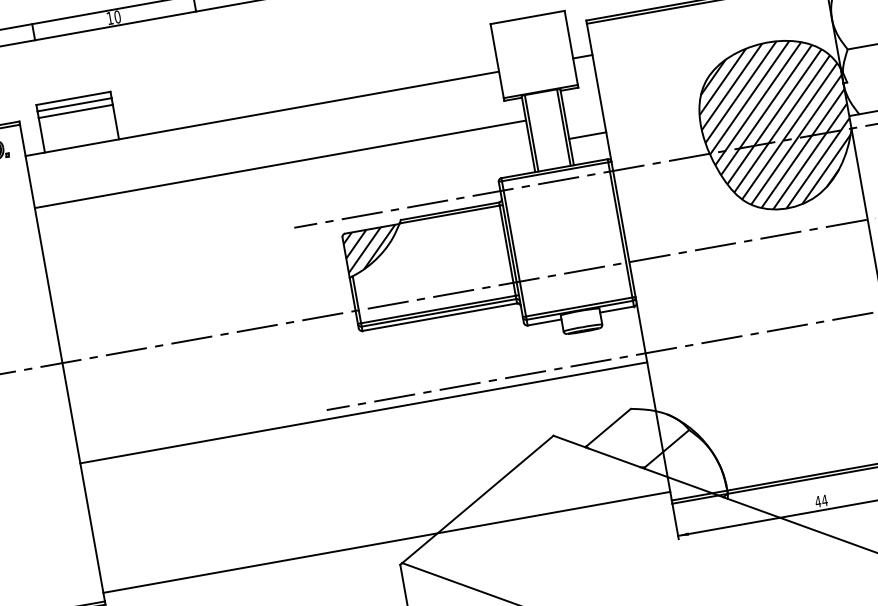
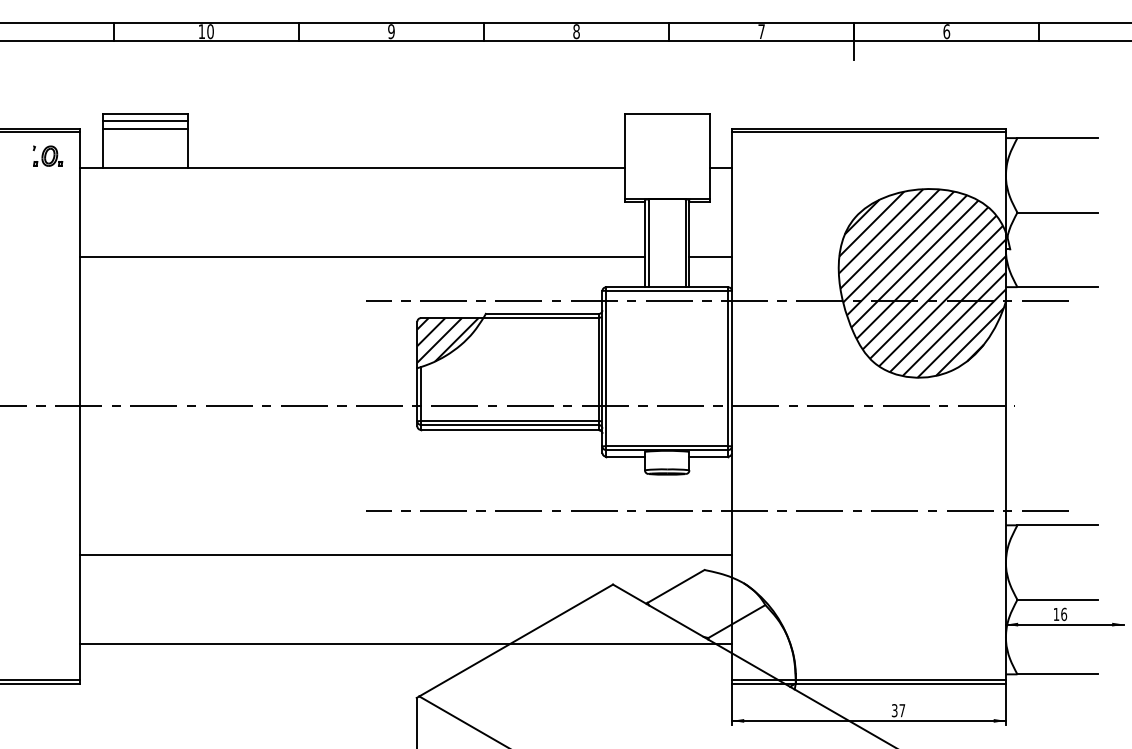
line: (280, 164) -> (362, 257), moved
line: (363, 413) -> (405, 555), moved
text: (821, 501) -> (898, 710), 44 -> 37
line: (386, 542) -> (405, 644), moved

